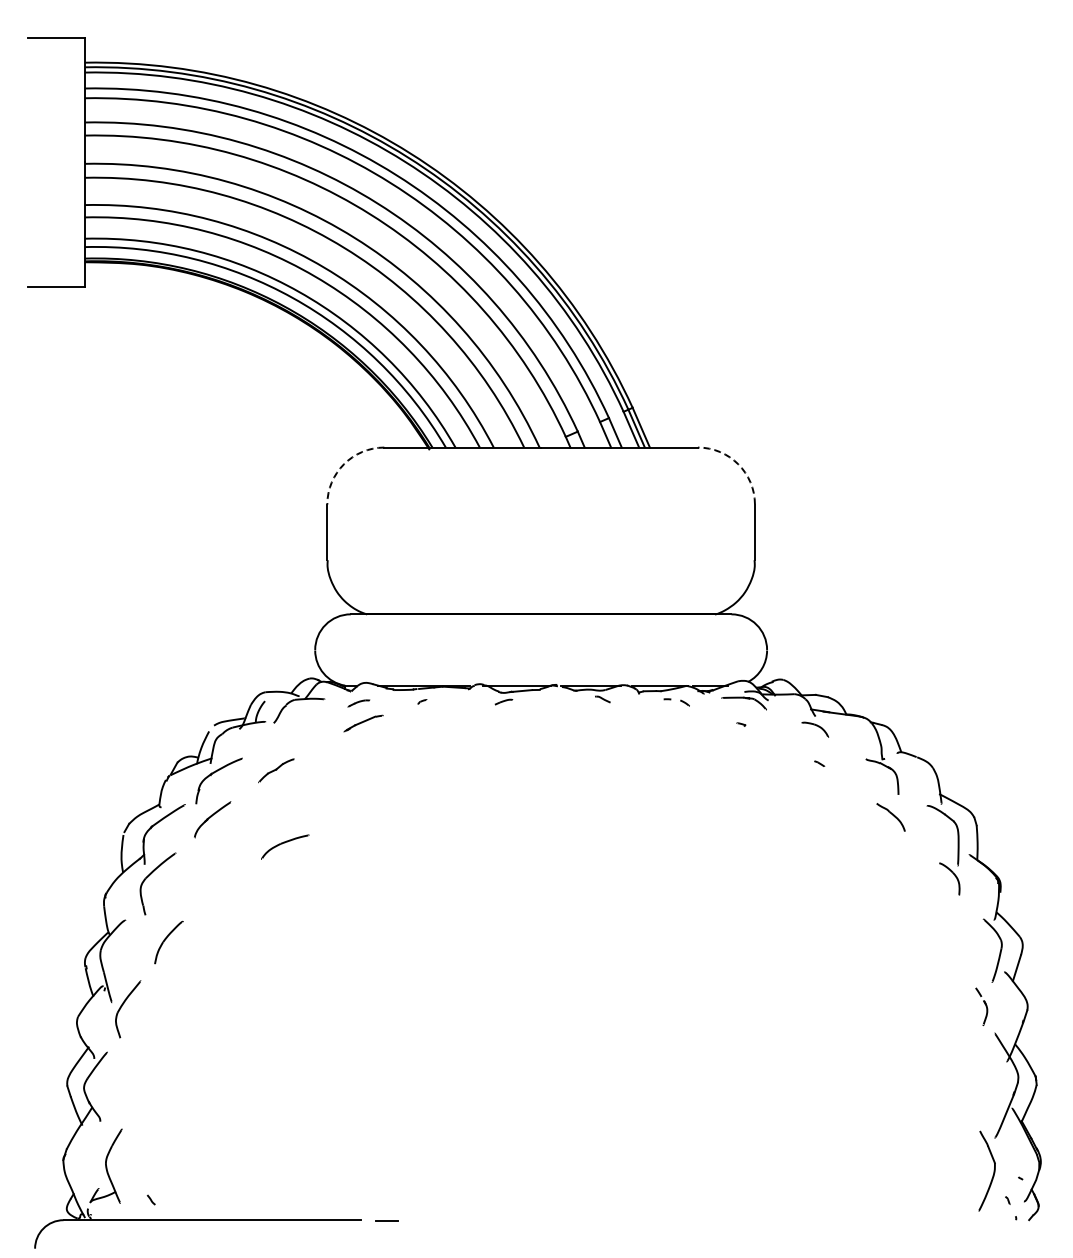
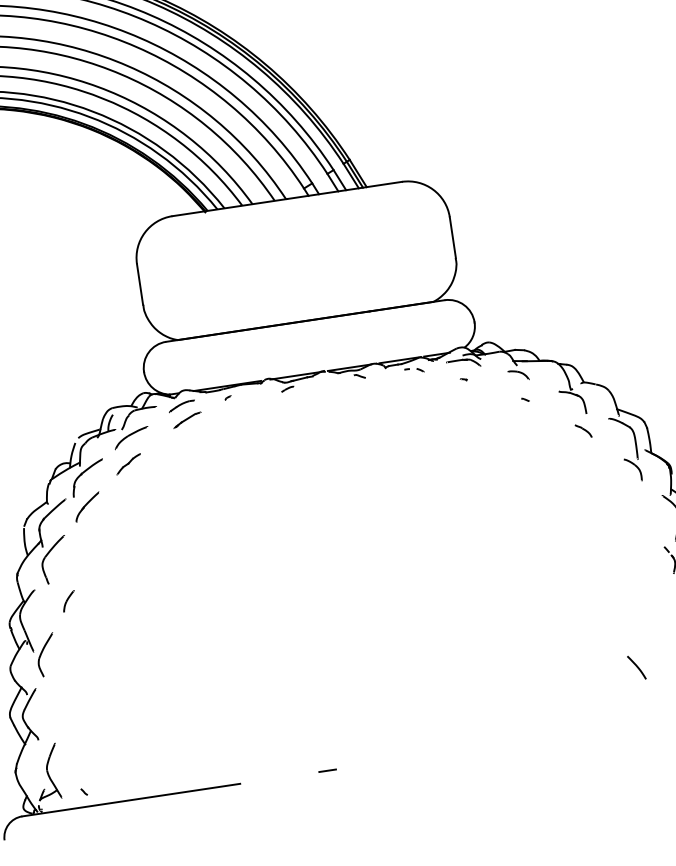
arc: (344, 464) -> (145, 232), dashed -> solid
arc: (738, 464) -> (433, 189), dashed -> solid
part: (358, 703) -> (181, 406), size x1.67
part: (890, 816) -> (583, 430), size x0.71
part: (285, 846) -> (131, 437), moved
part: (168, 941) -> (68, 601), size x0.62
curve: (914, 1142) -> (636, 666), added
line: (386, 1220) -> (327, 770), moved

